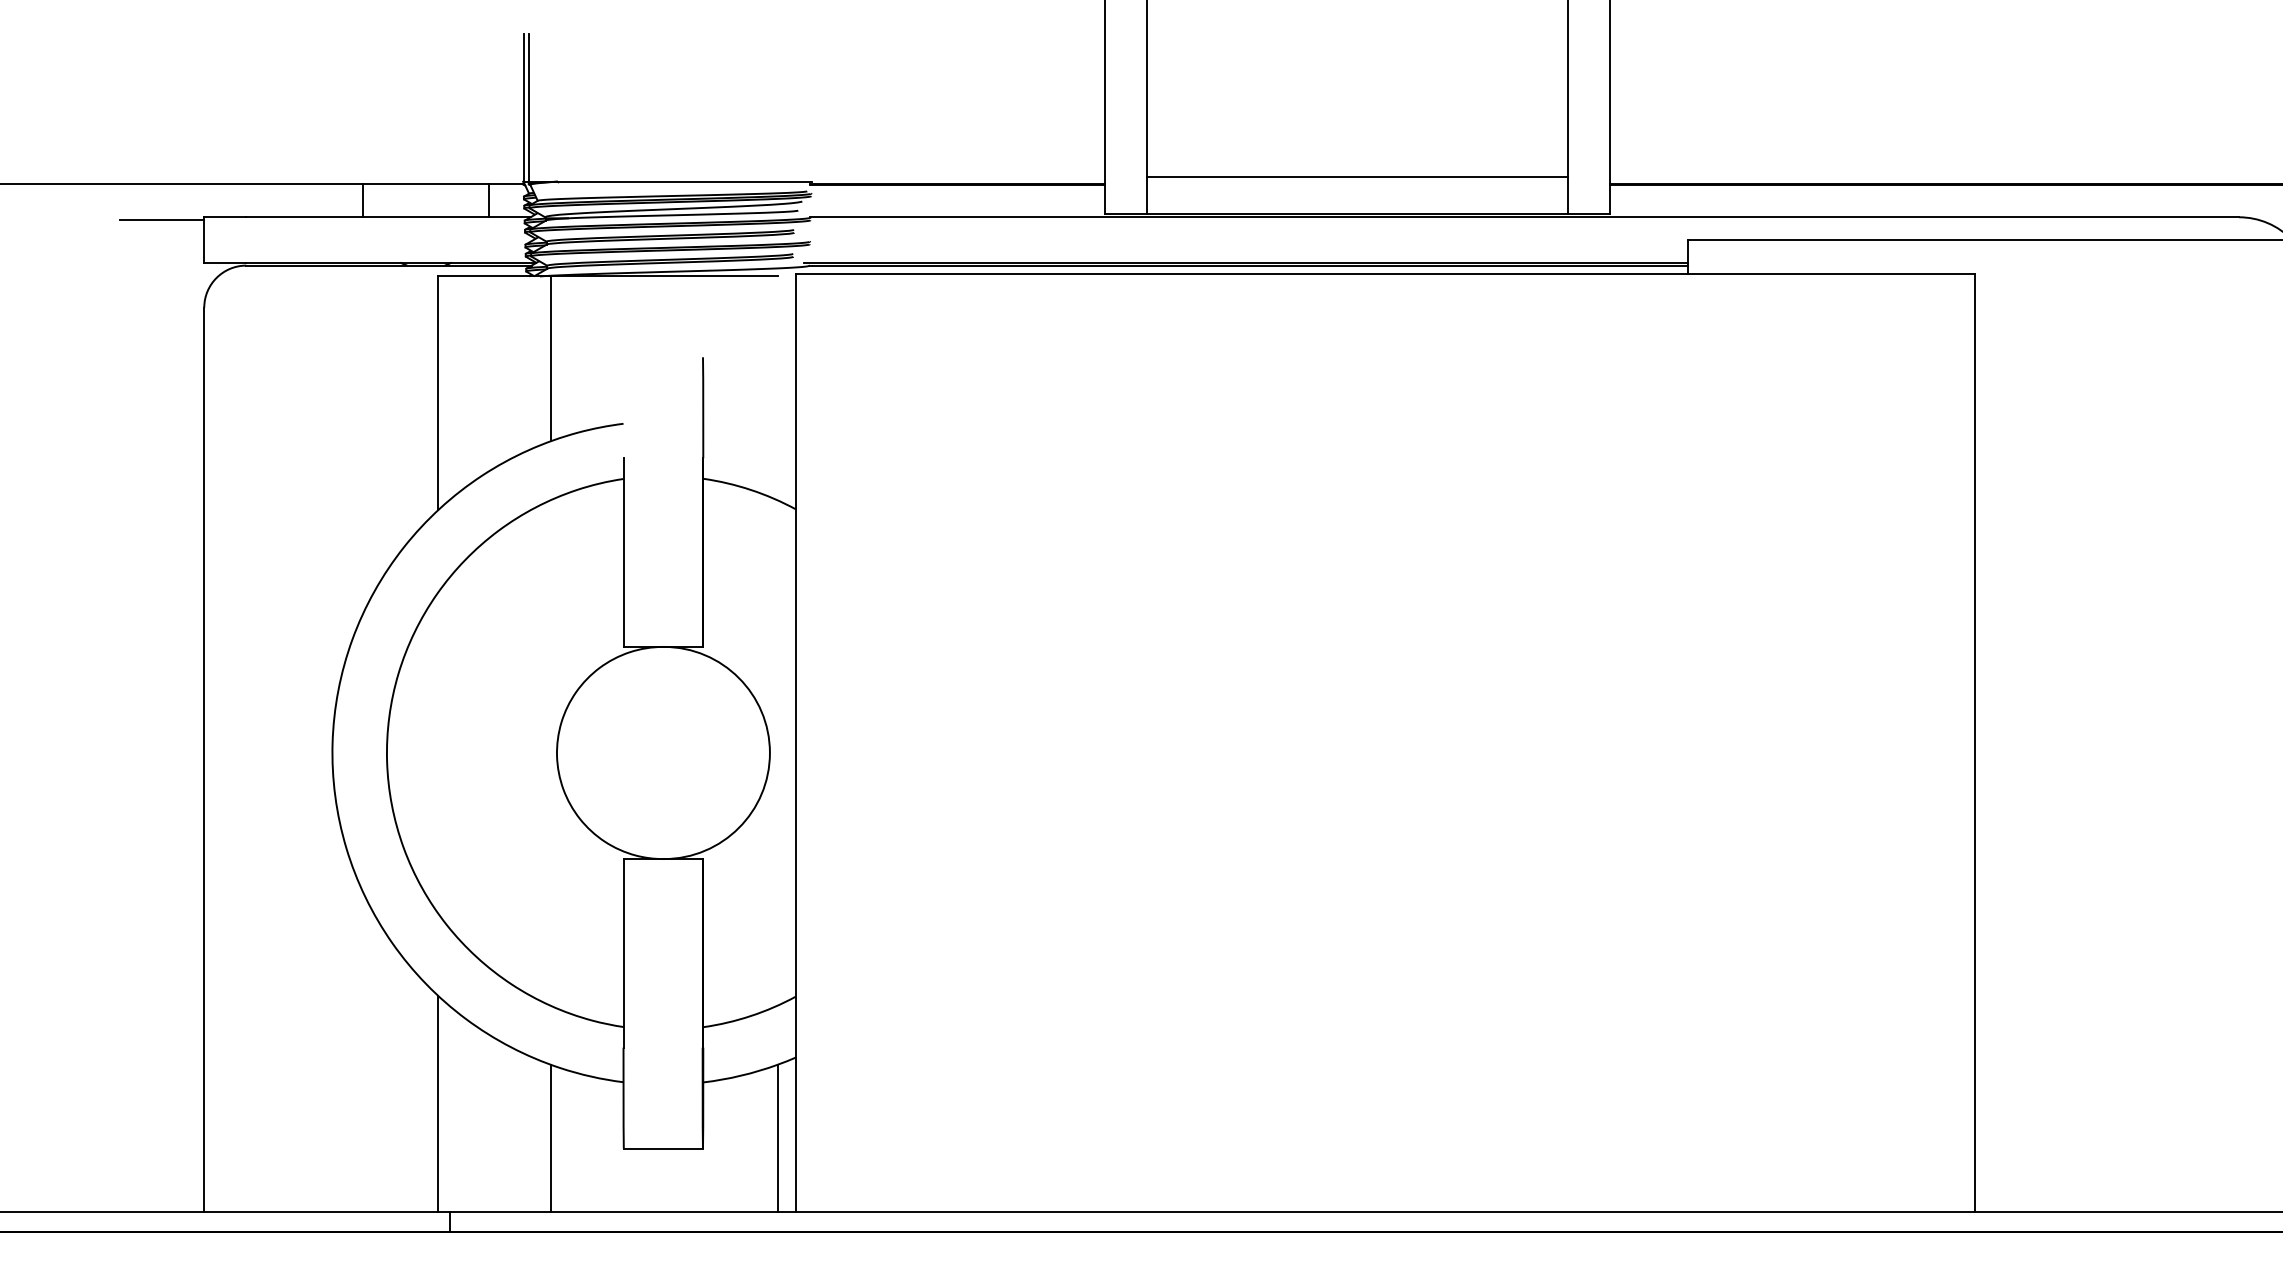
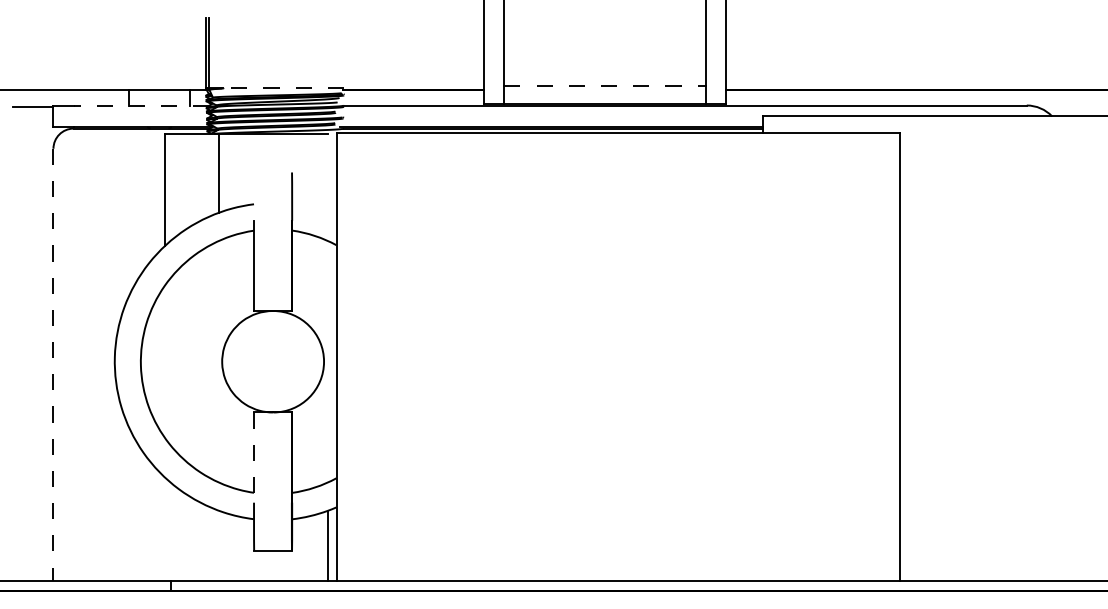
line: (1358, 177) -> (605, 86), solid -> dashed
line: (685, 181) -> (283, 88), solid -> dashed
line: (388, 217) -> (141, 105), solid -> dashed
line: (204, 760) -> (53, 365), solid -> dashed
line: (624, 955) -> (254, 458), solid -> dashed
line: (438, 1103) -> (165, 529), removed
line: (551, 1137) -> (219, 545), removed

